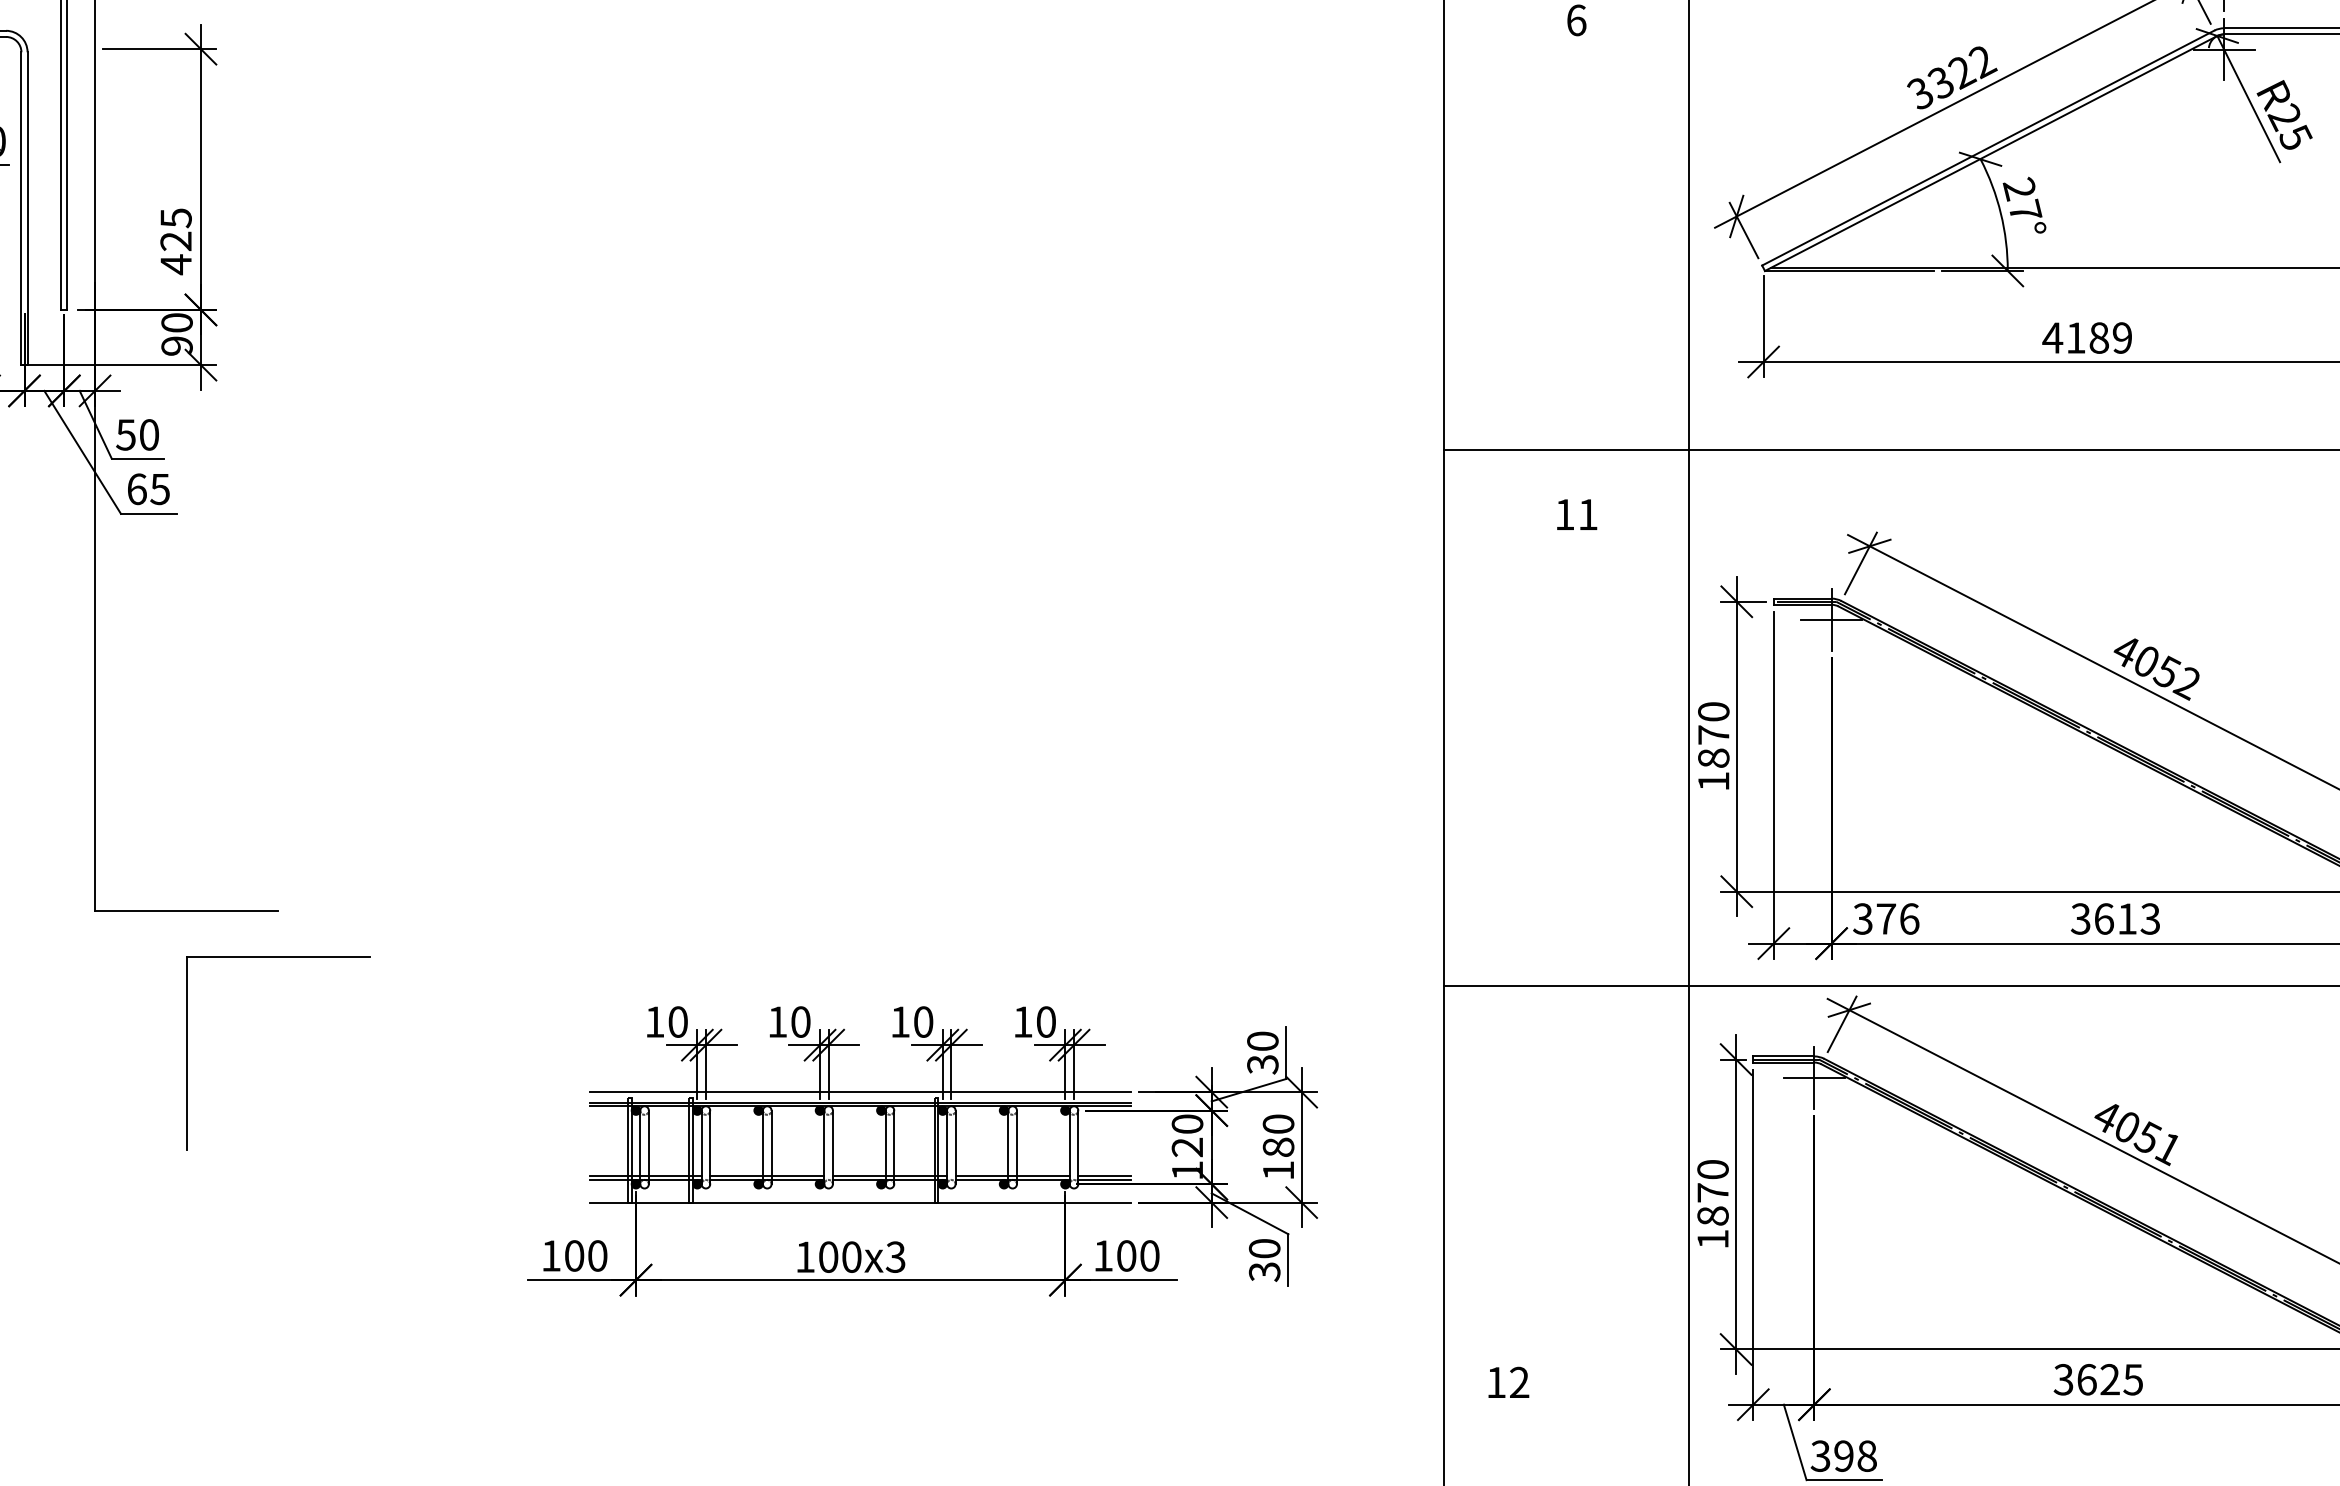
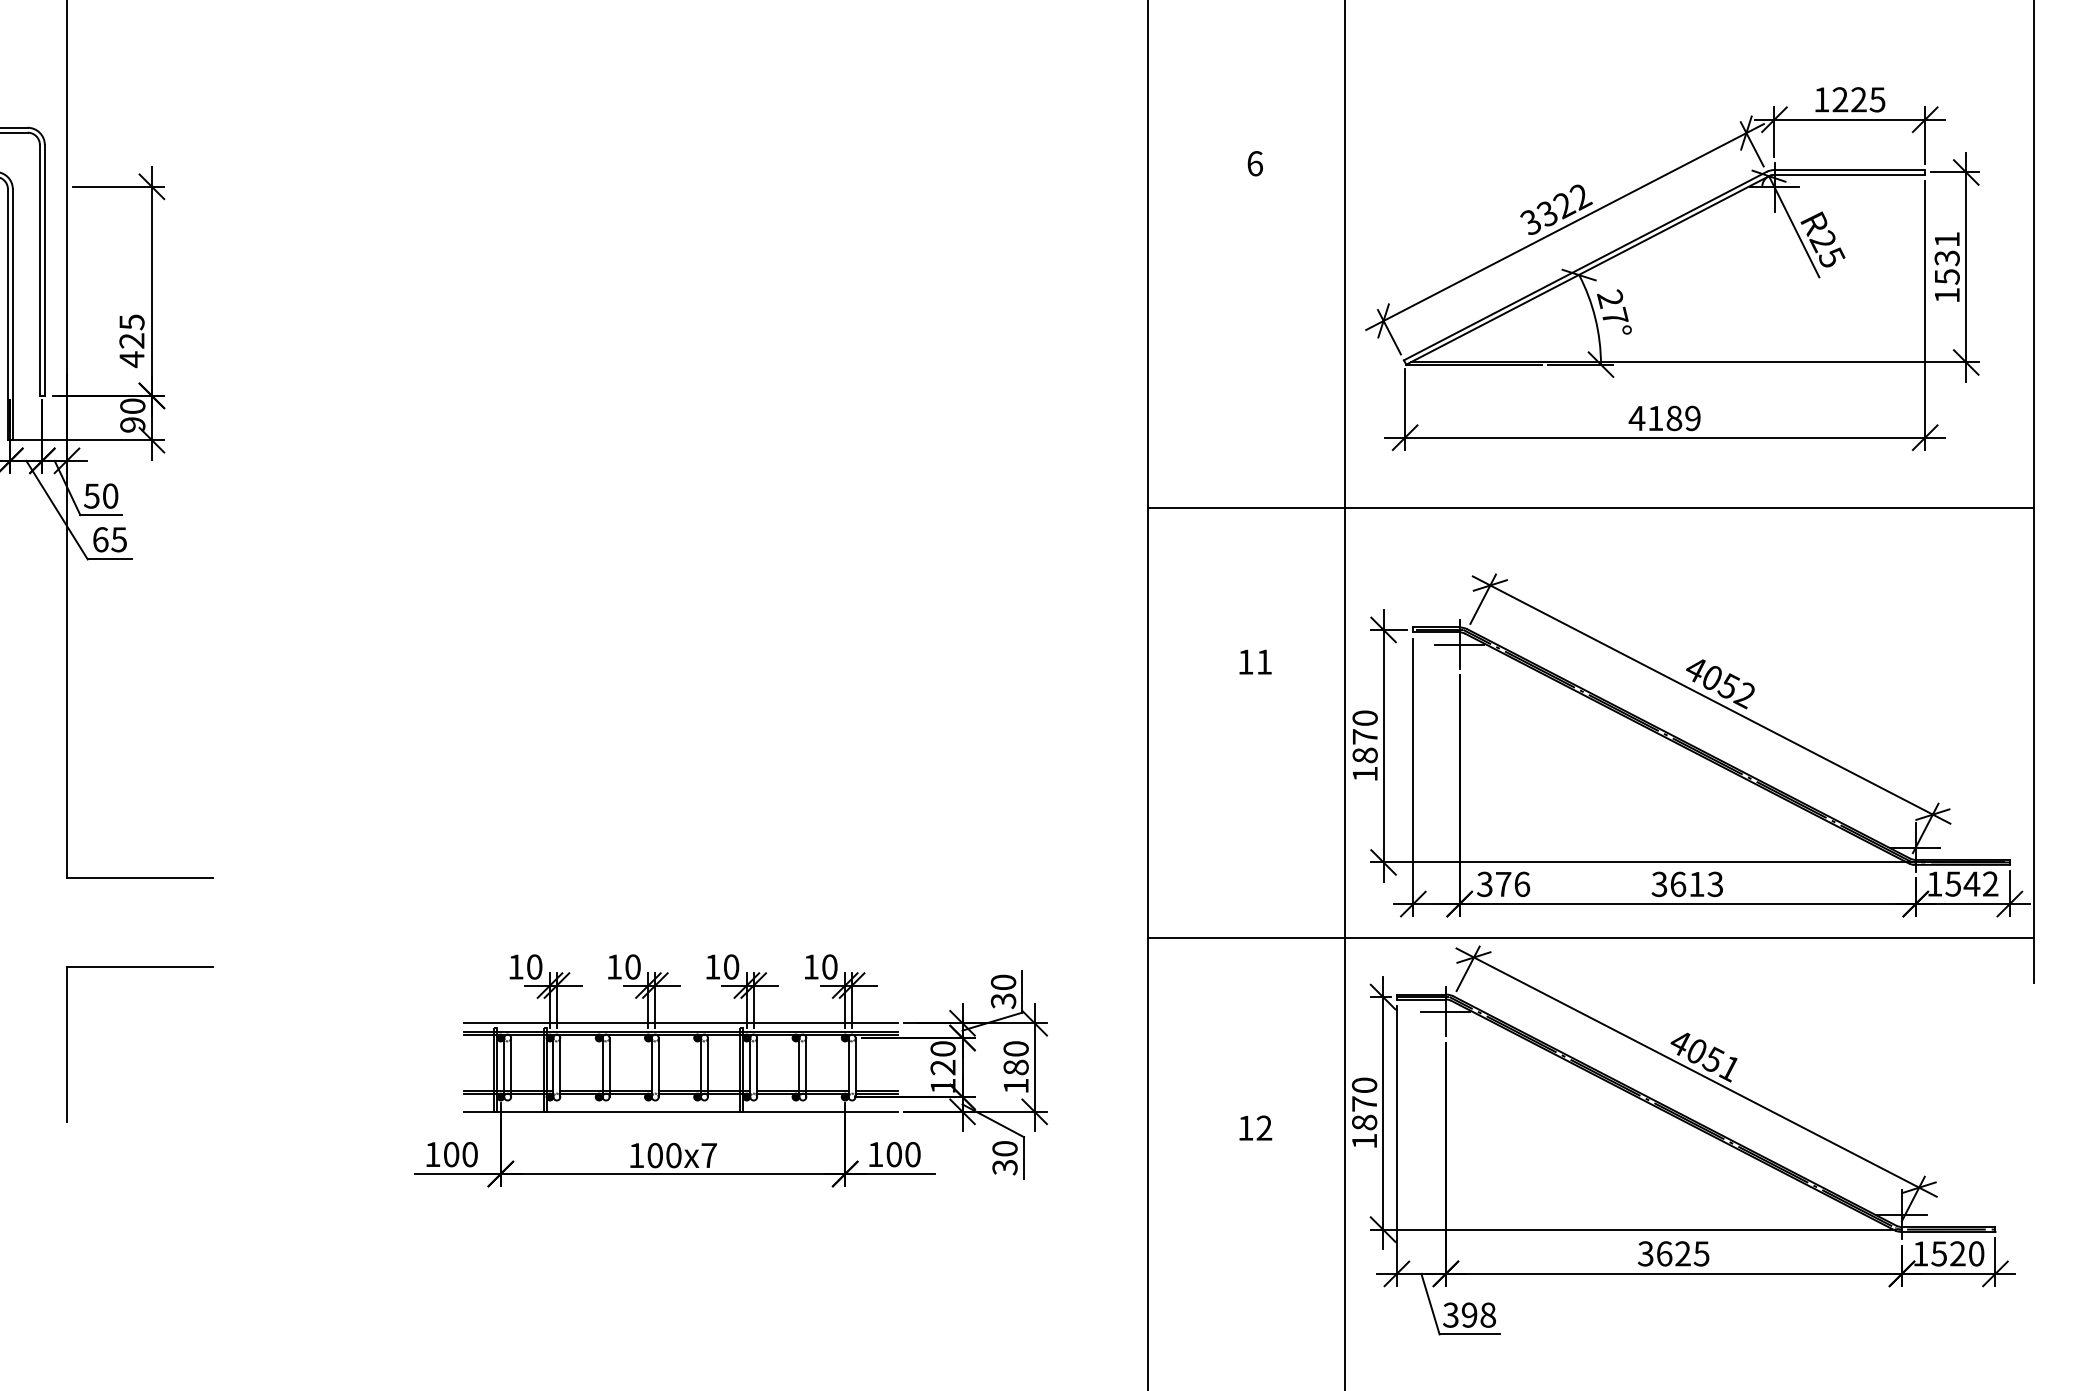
text: (1577, 513) -> (1255, 661), moved
part: (187, 1053) -> (67, 1044), moved
text: (894, 1257) -> (708, 1155), 3 -> 7
text: (1508, 1381) -> (1255, 1127), moved

